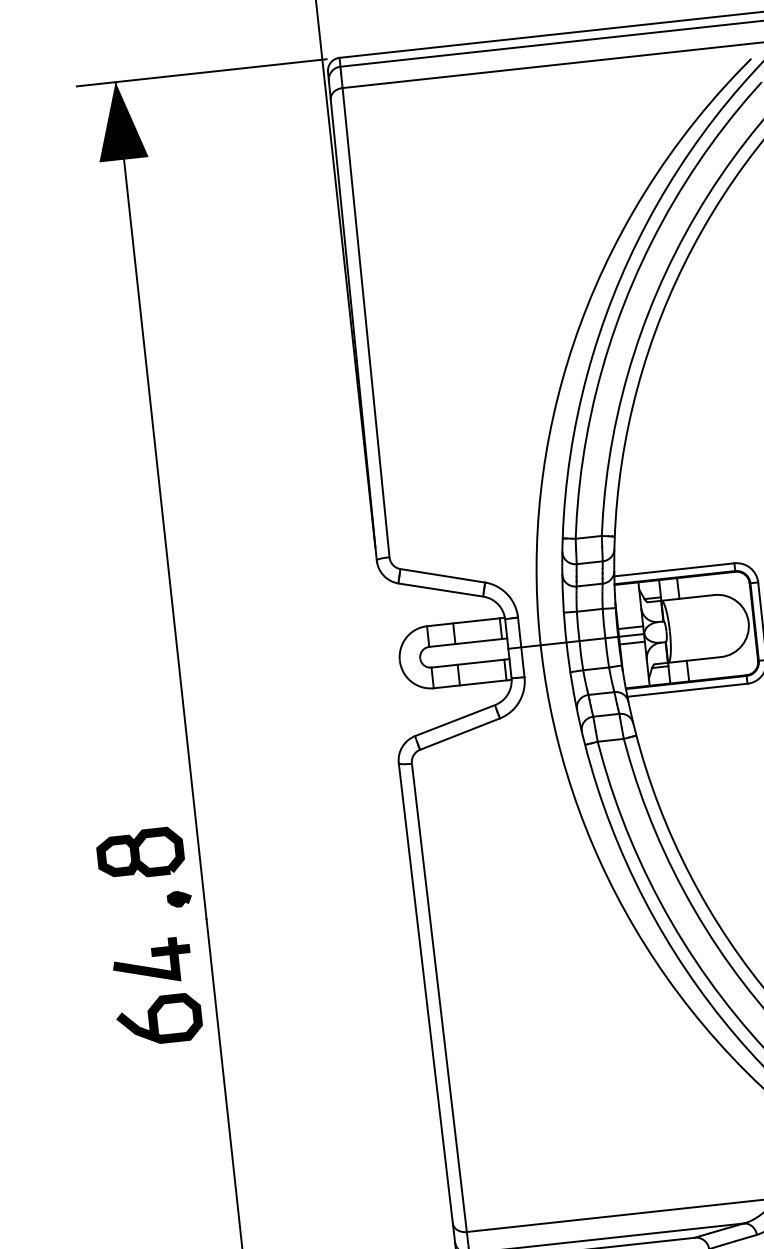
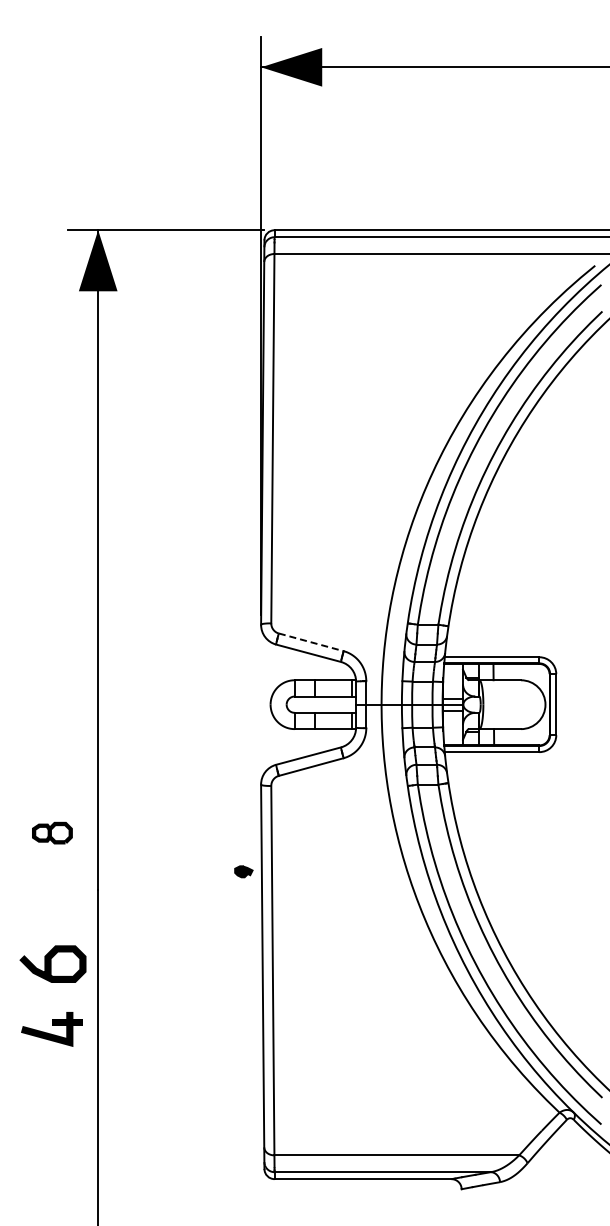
line: (443, 576) -> (311, 642), solid -> dashed
part: (140, 852) -> (52, 832), size x0.6
part: (179, 898) -> (243, 871), moved
part: (151, 962) -> (51, 1029), moved

